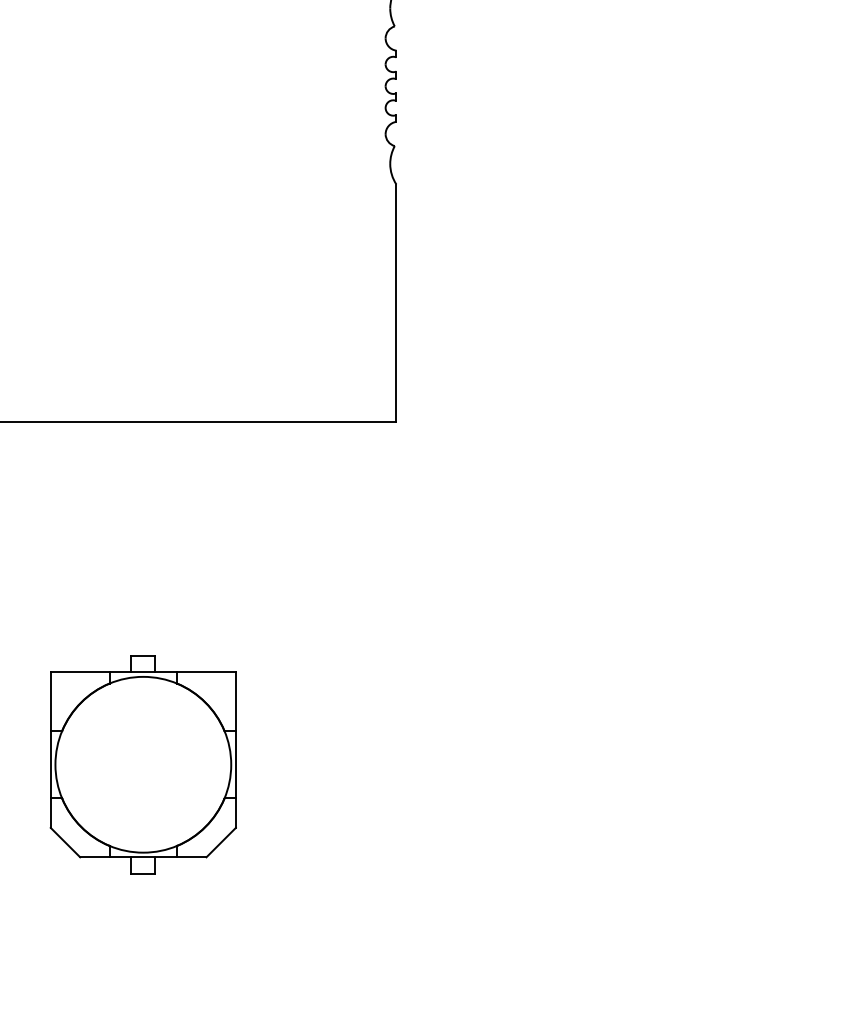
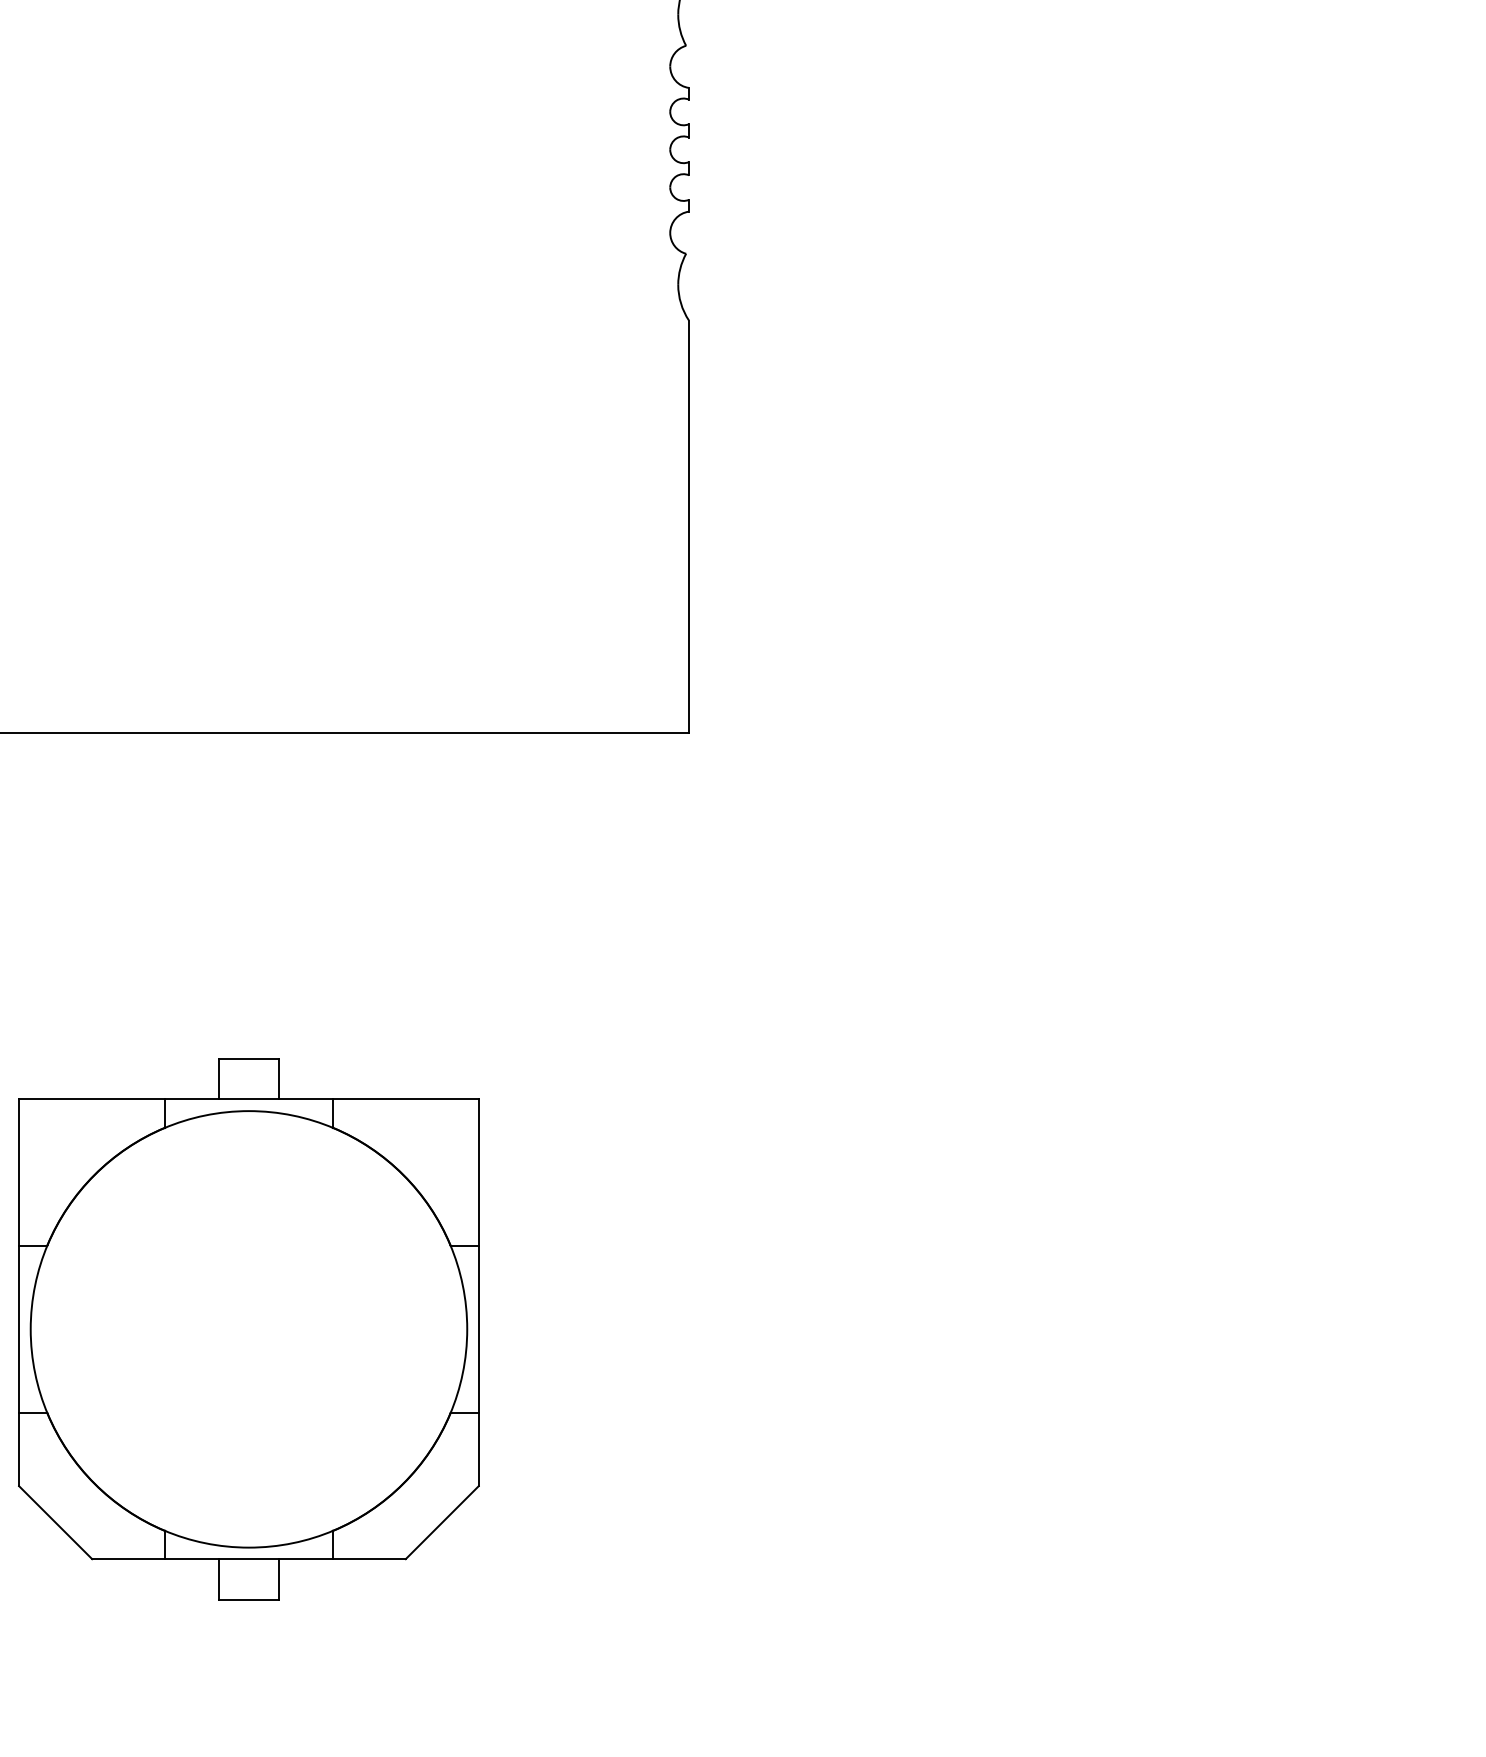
part: (143, 764) -> (249, 1328), size x1.43

